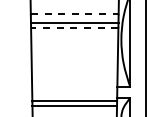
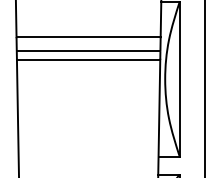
line: (74, 14) -> (88, 37), dashed -> solid
line: (74, 28) -> (88, 60), dashed -> solid

